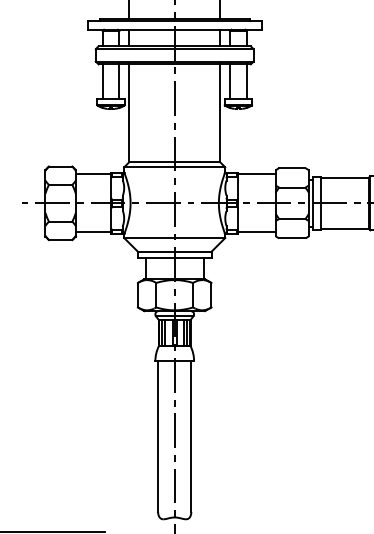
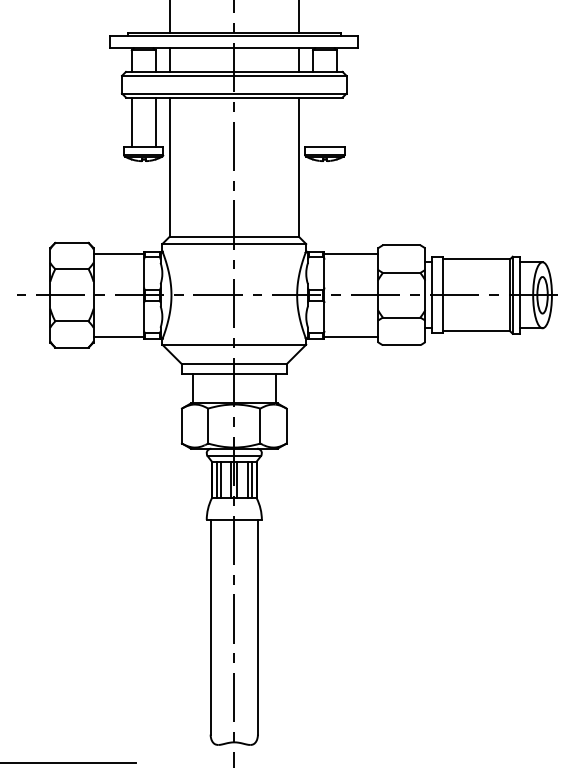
line: (230, 81) -> (313, 121), removed
line: (246, 81) -> (336, 121), removed

